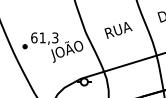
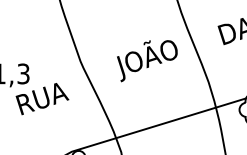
text: (120, 31) -> (147, 61), RUA -> JOÃO
text: (67, 51) -> (46, 99), JOÃO -> RUA

